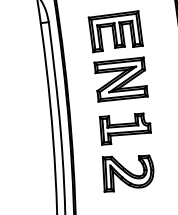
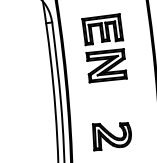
part: (124, 128) -> (109, 102), removed

